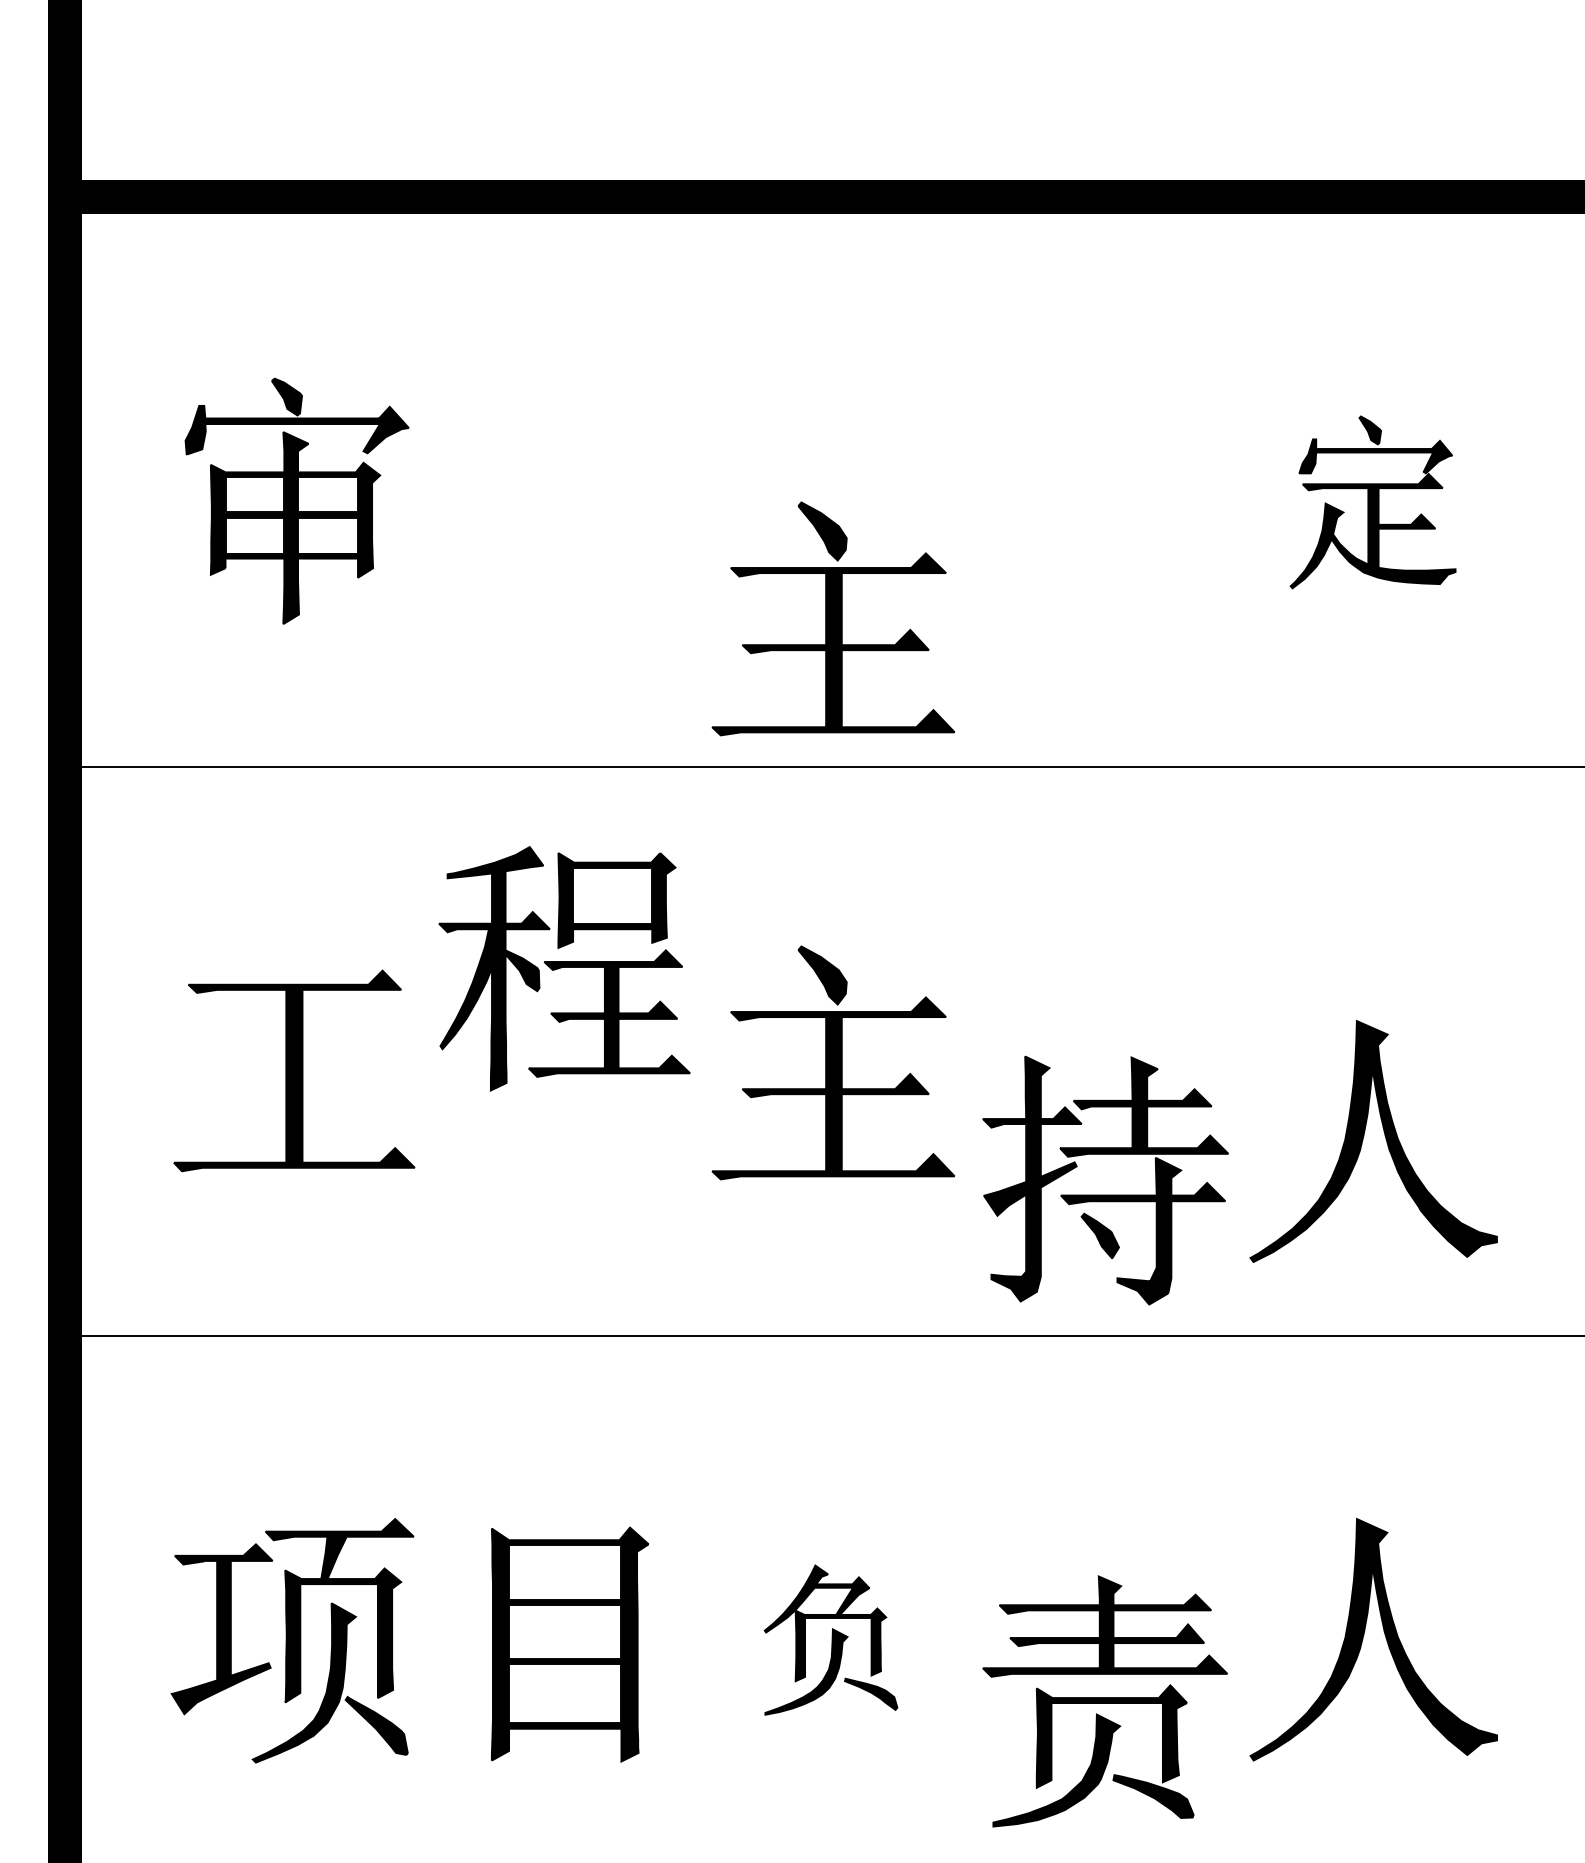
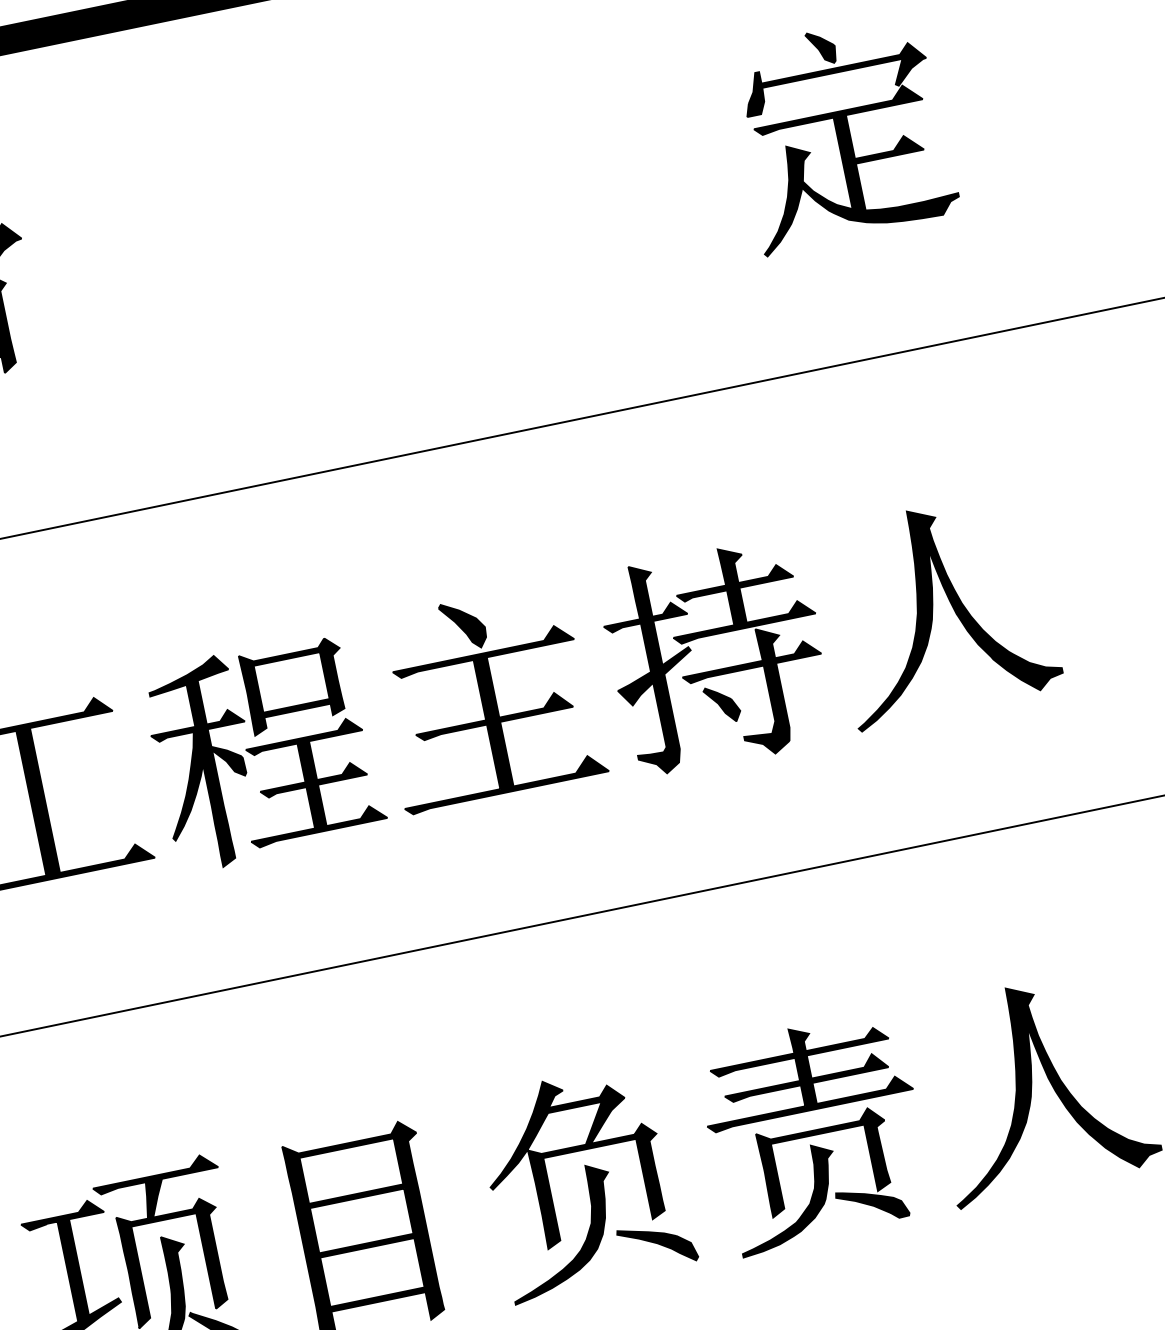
part: (1372, 502) -> (842, 133), size x1.43
part: (833, 618) -> (410, 324), removed
part: (564, 968) -> (263, 751), moved
part: (1364, 1136) -> (933, 607), moved
part: (1105, 1194) -> (719, 668), moved
part: (830, 1639) -> (585, 1180), size x1.67
part: (1104, 1701) -> (815, 1133), moved

